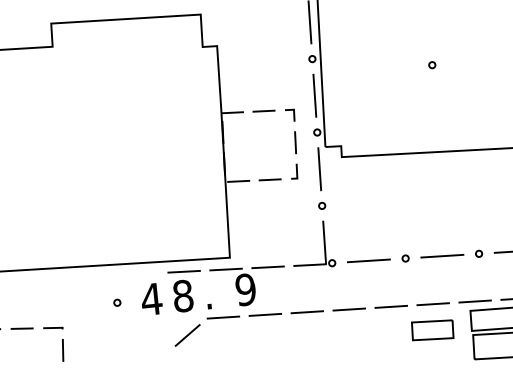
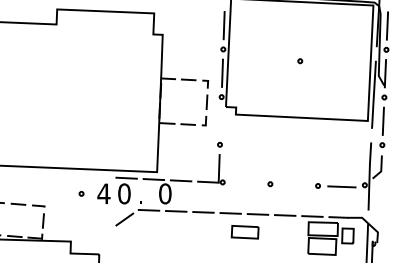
line: (319, 168) -> (220, 120), removed
line: (441, 255) -> (293, 184), removed
line: (368, 259) -> (246, 182), removed
text: (246, 289) -> (165, 193), 9 -> 0
text: (183, 295) -> (124, 193), 8 -> 0
part: (431, 330) -> (244, 232), moved

